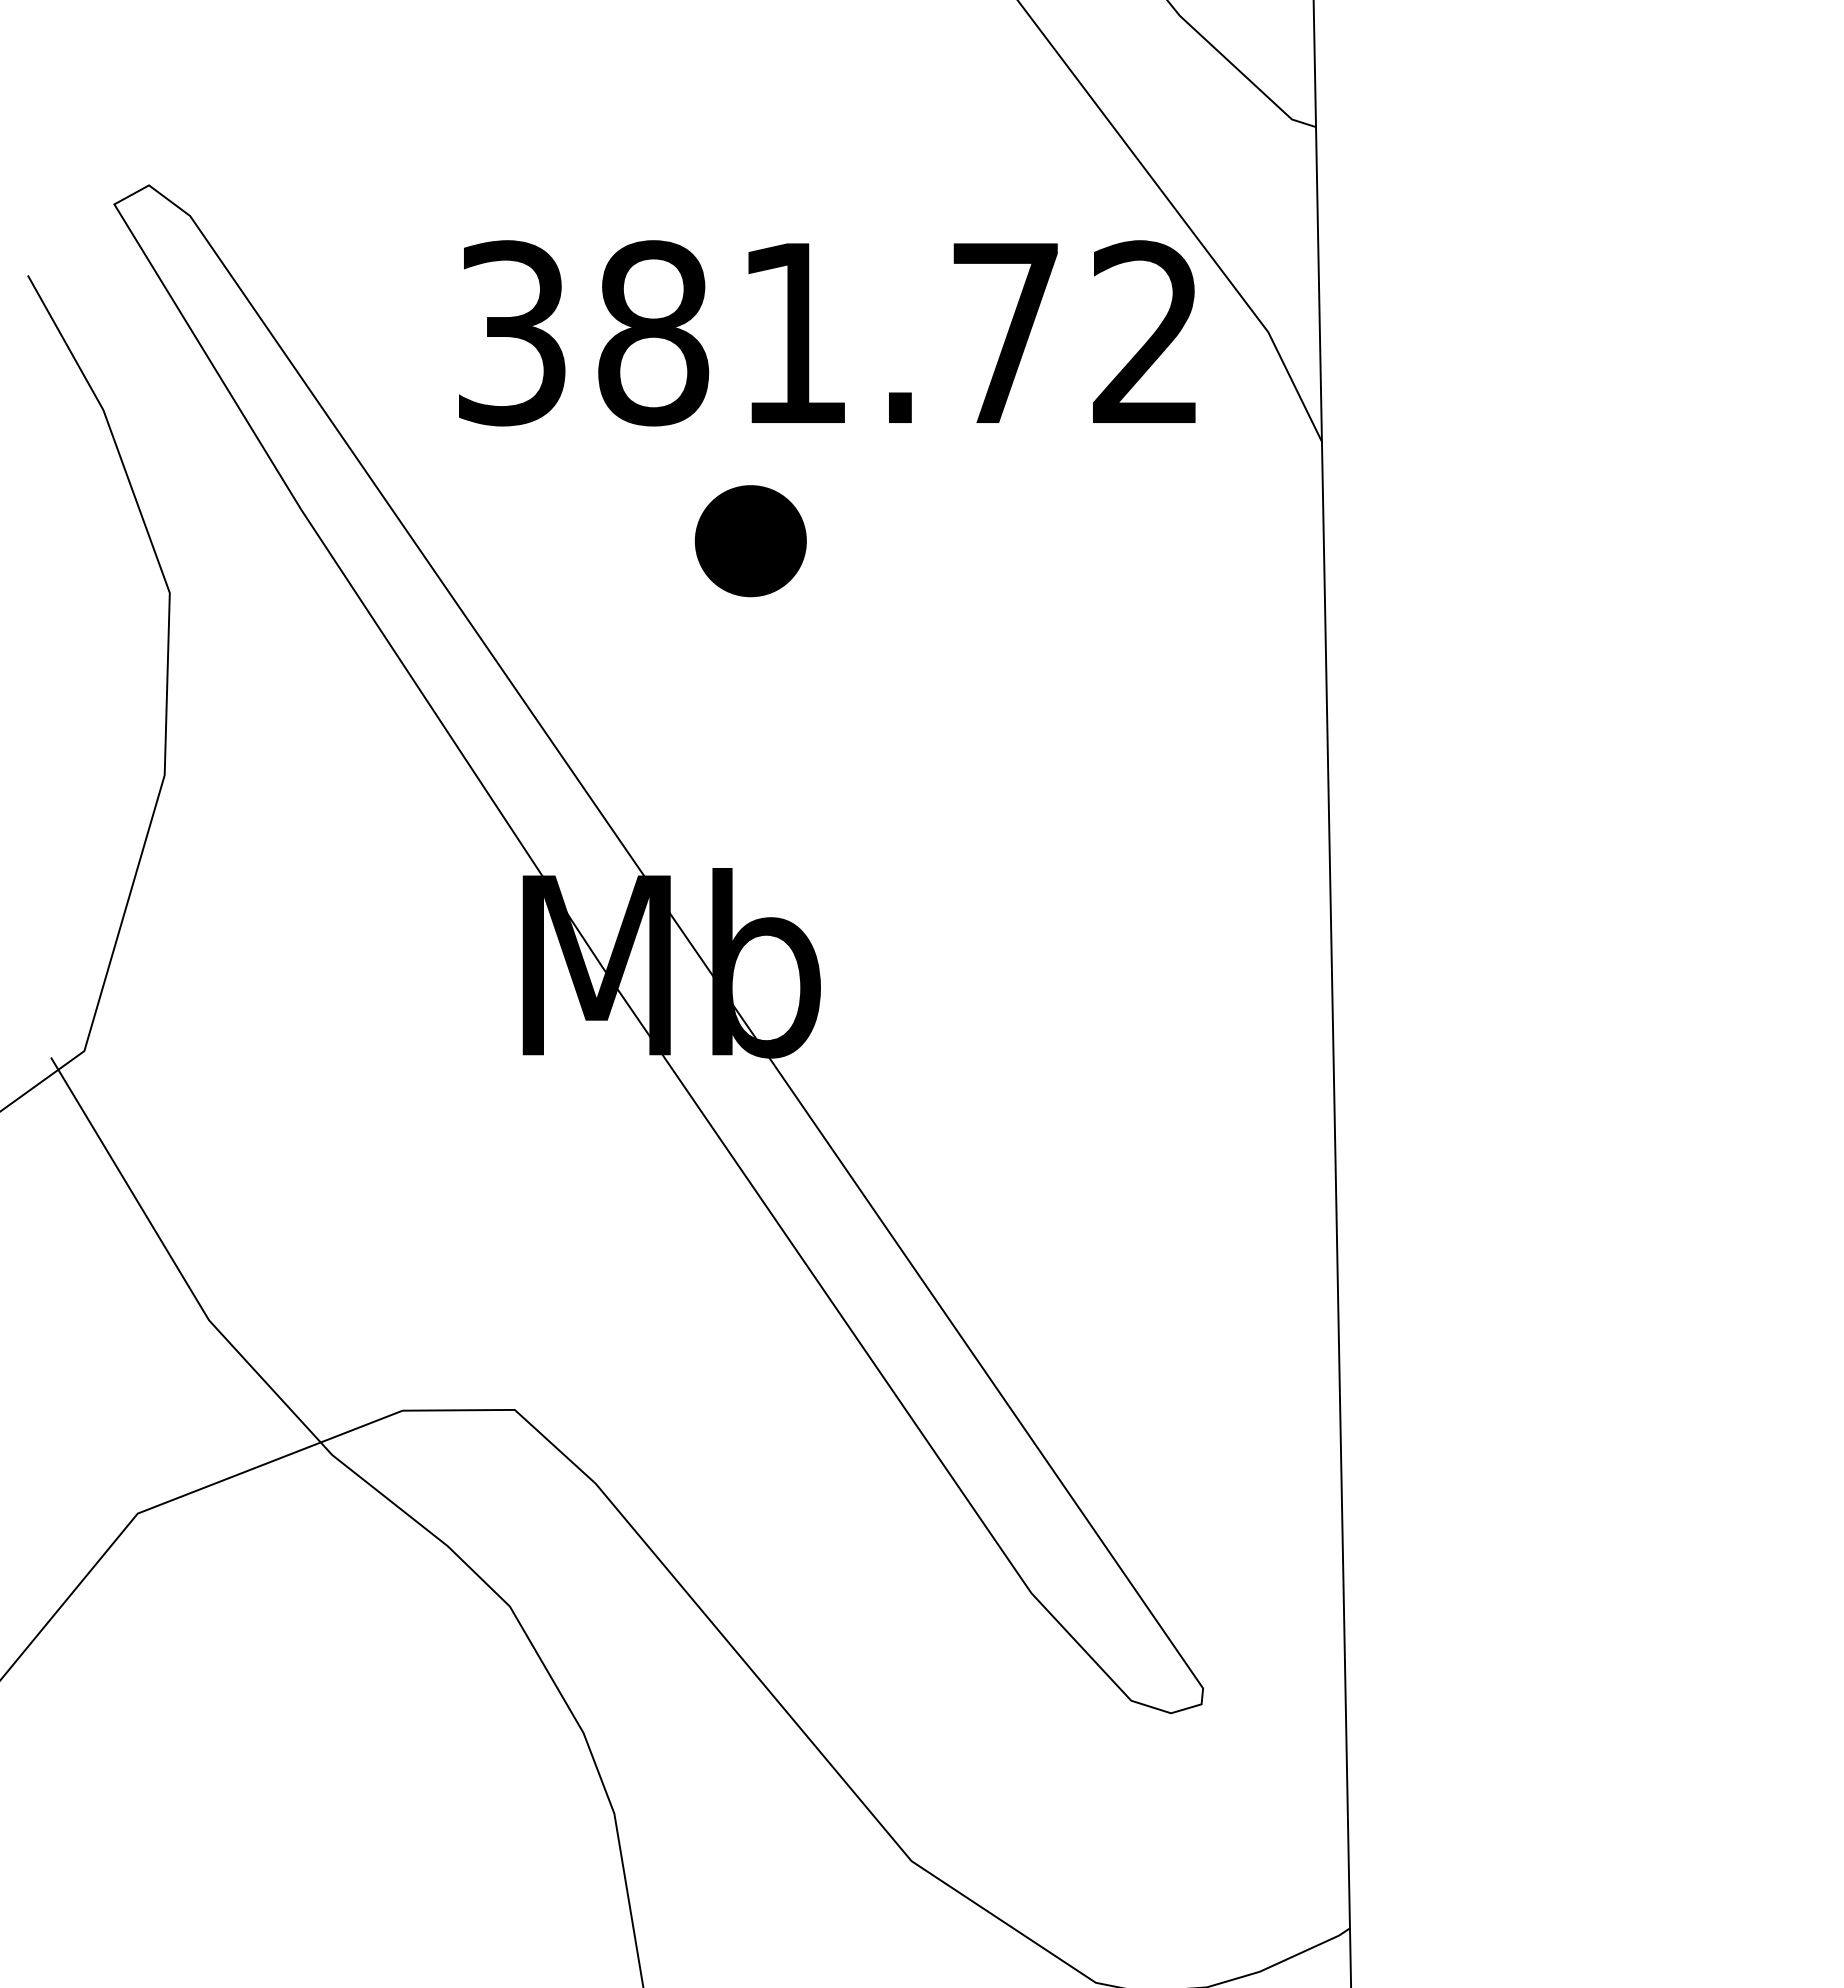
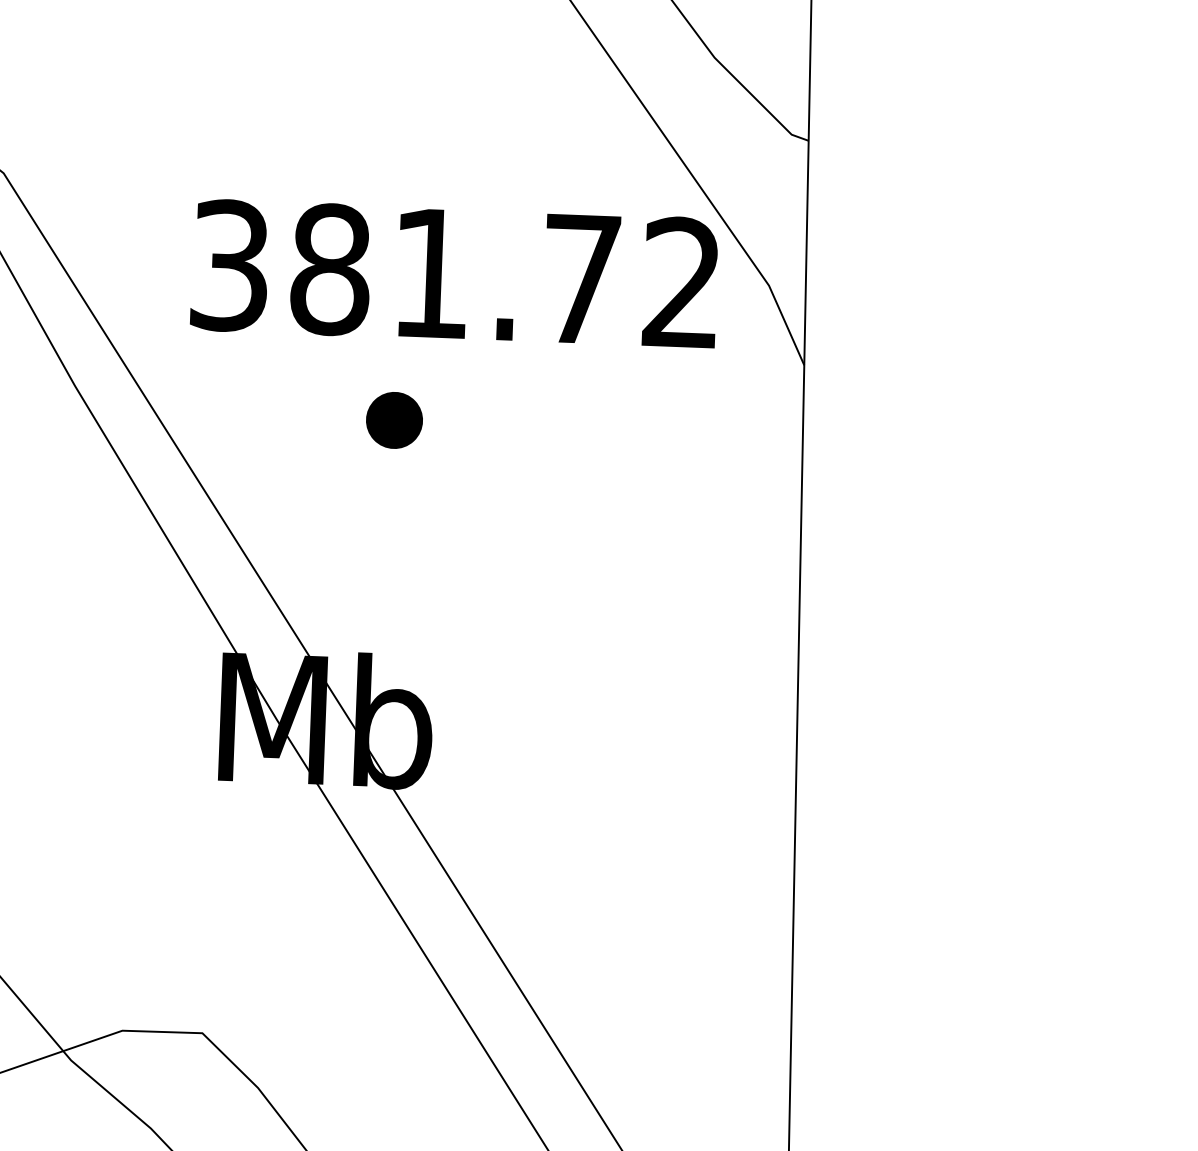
part: (750, 540) -> (394, 419), size x0.71

